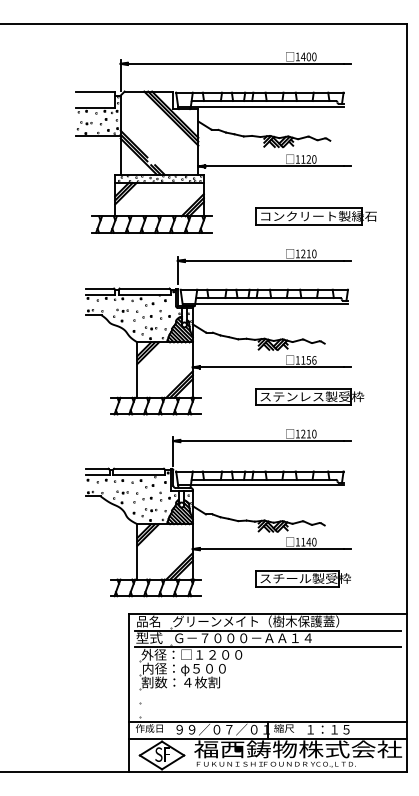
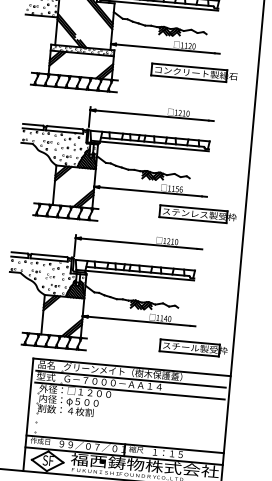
part: (315, 216) -> (193, 73), moved
part: (309, 396) -> (197, 214), moved
part: (142, 497) -> (50, 276), size x0.6
part: (302, 578) -> (193, 347), moved

